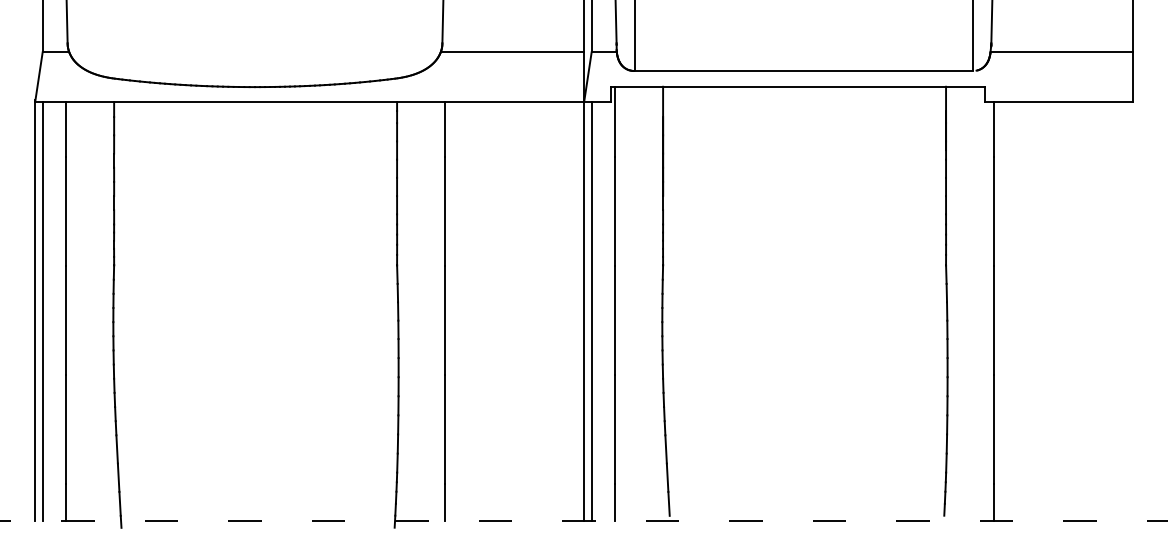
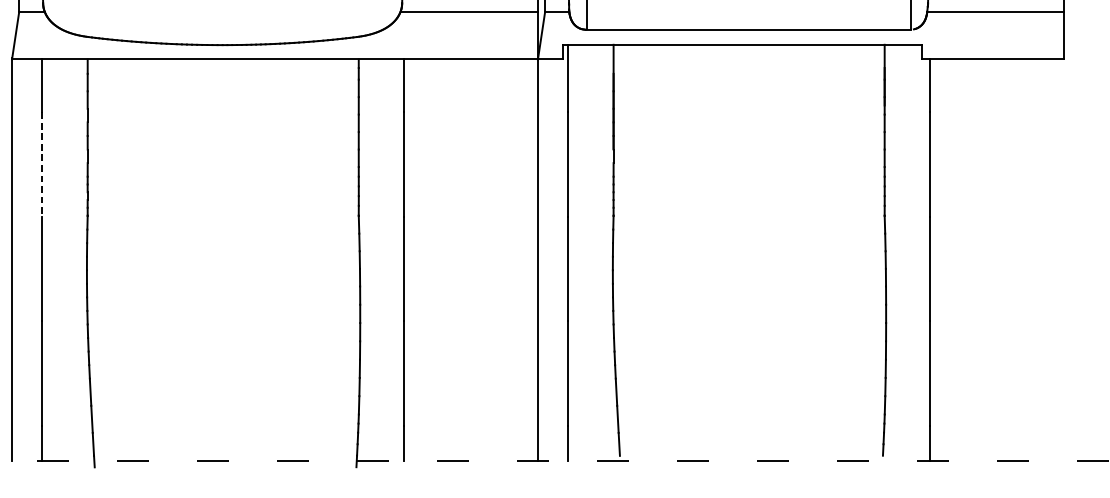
line: (66, 211) -> (42, 164), solid -> dashed
line: (43, 311) -> (20, 260), removed
line: (592, 311) -> (545, 260), removed

